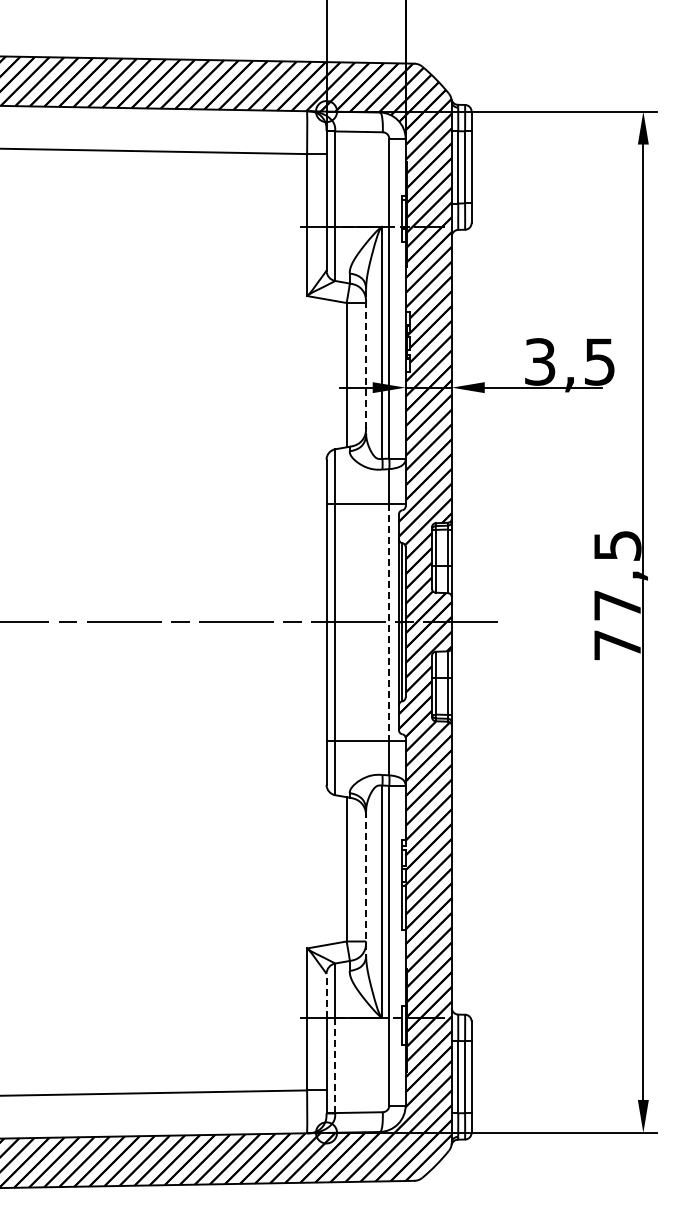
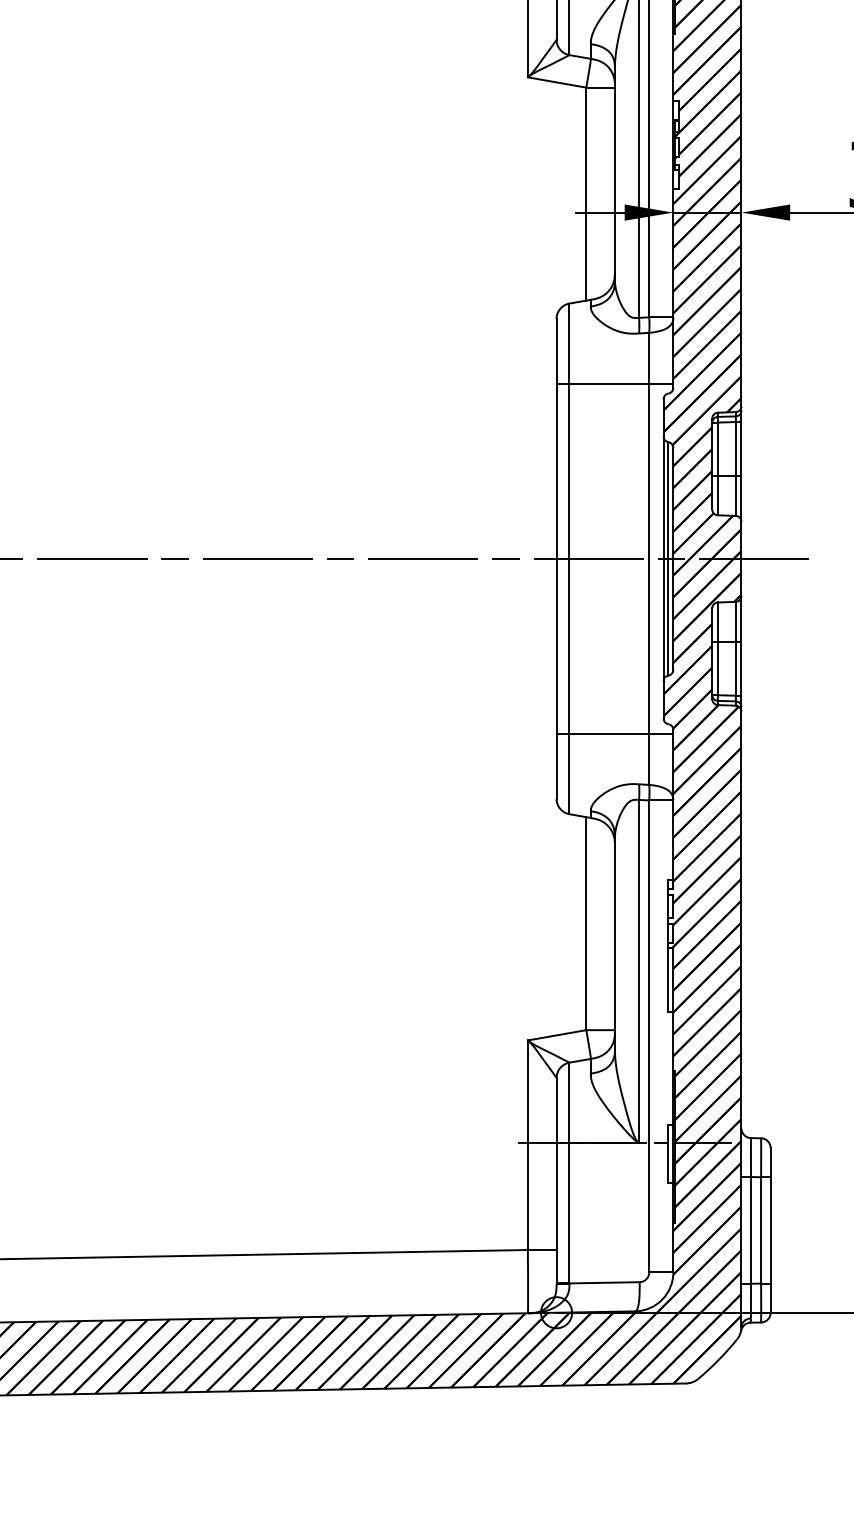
line: (366, 361) -> (615, 173), dashed -> solid
line: (389, 622) -> (649, 559), dashed -> solid
line: (366, 882) -> (615, 943), dashed -> solid
line: (326, 995) -> (556, 1109), dashed -> solid
line: (335, 1065) -> (569, 1213), dashed -> solid

